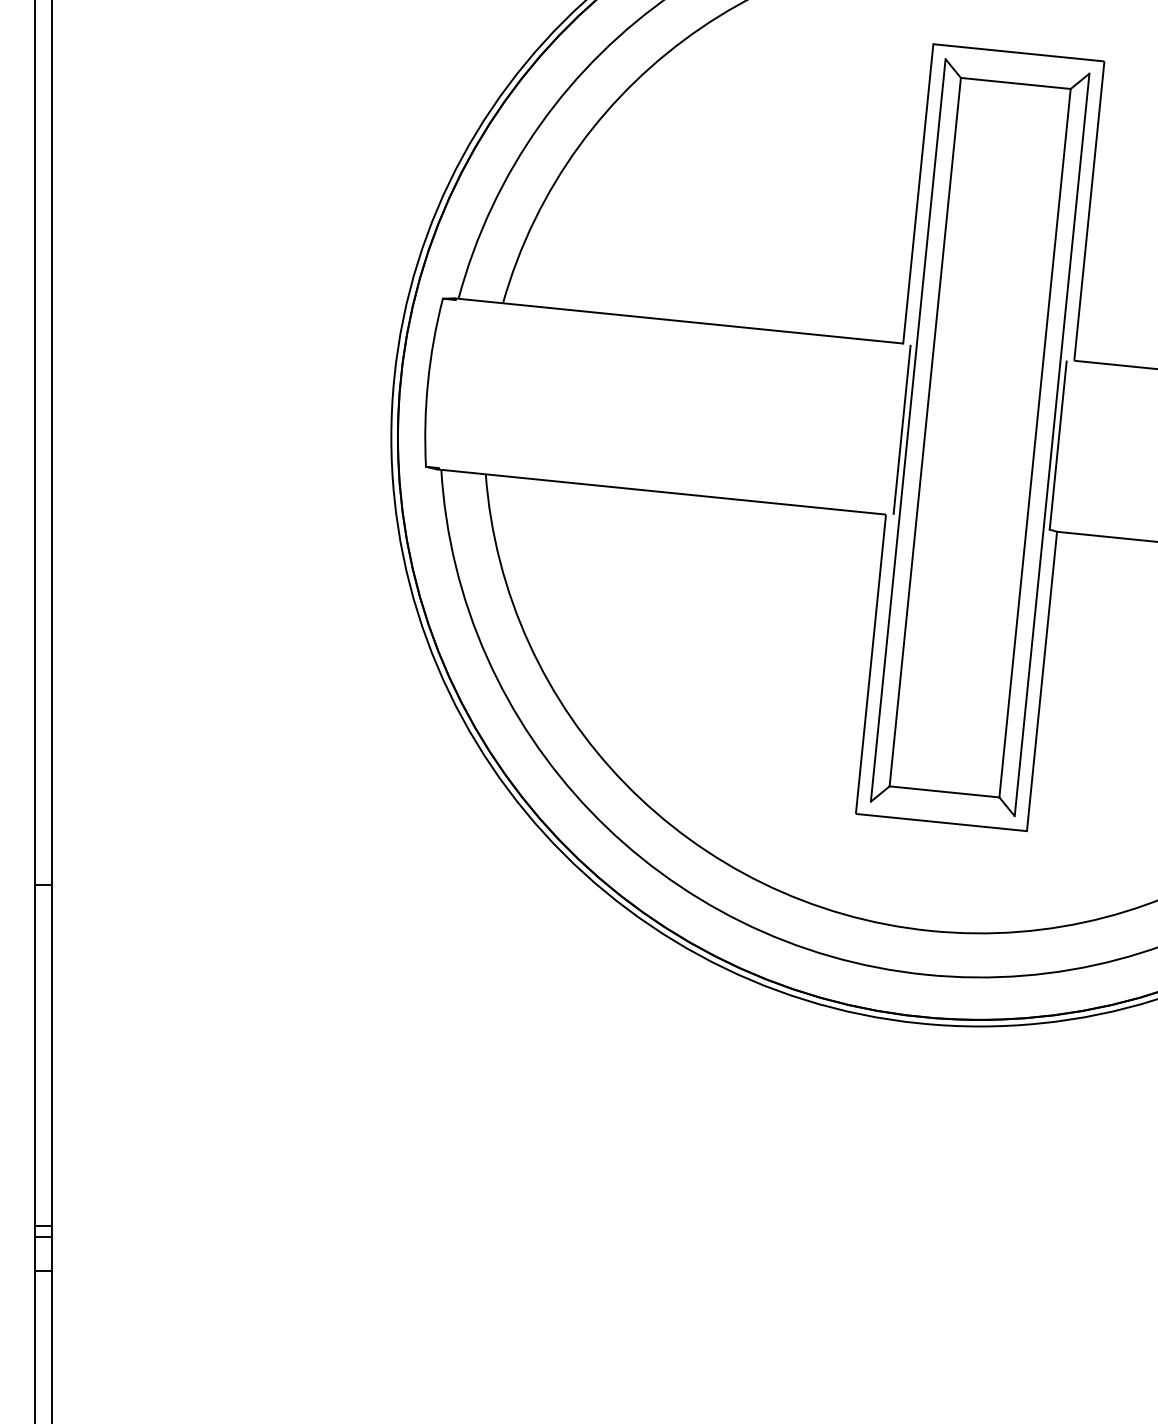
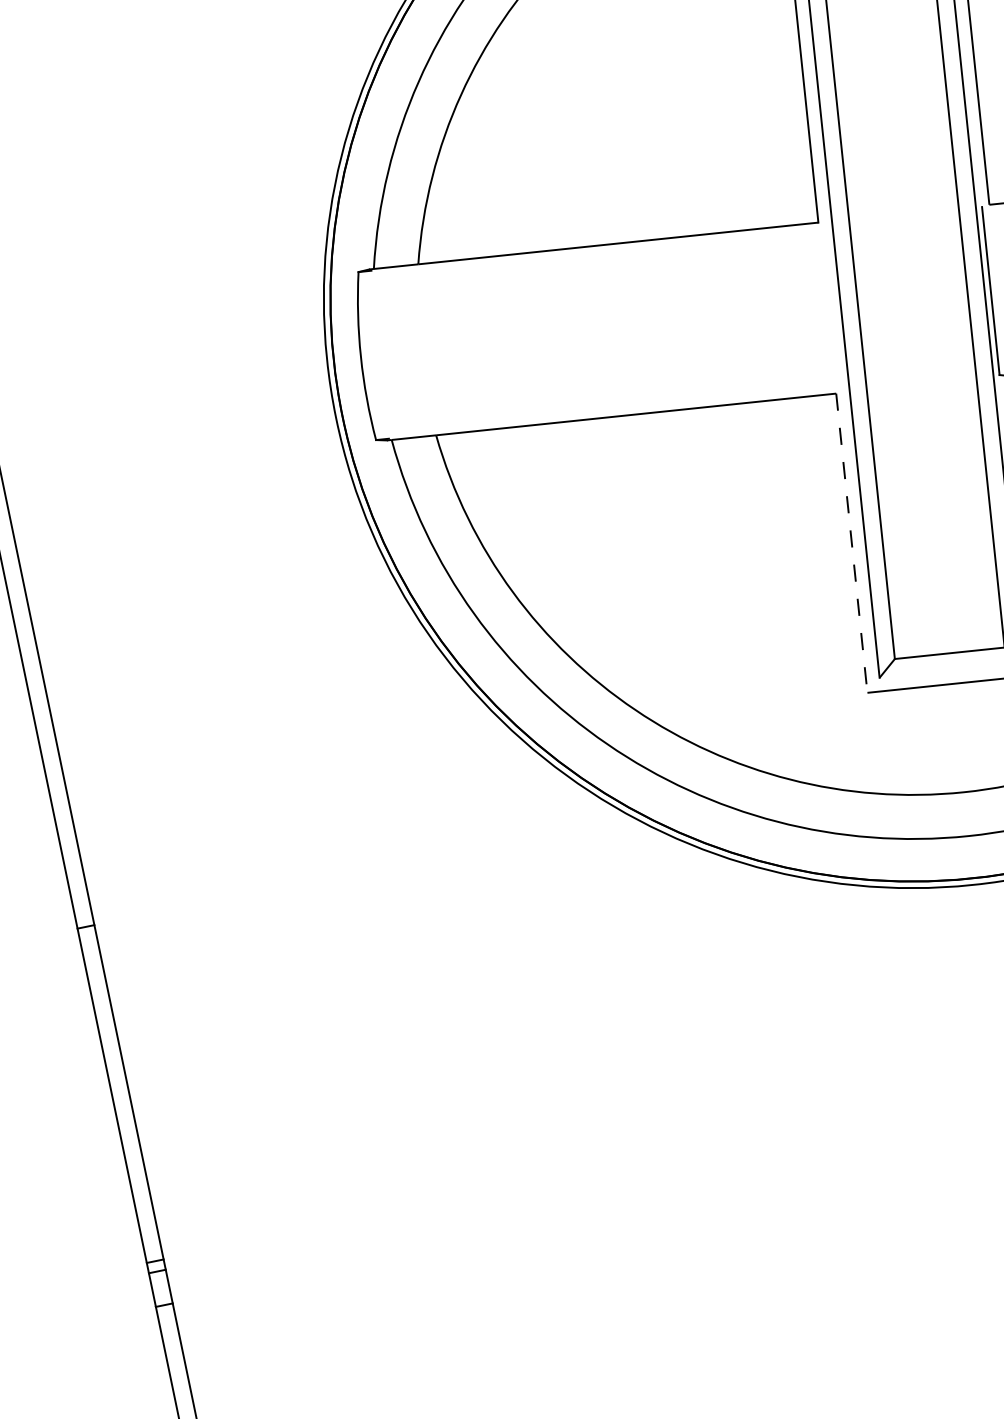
line: (901, 429) -> (834, 307), removed
line: (871, 663) -> (852, 542), solid -> dashed

